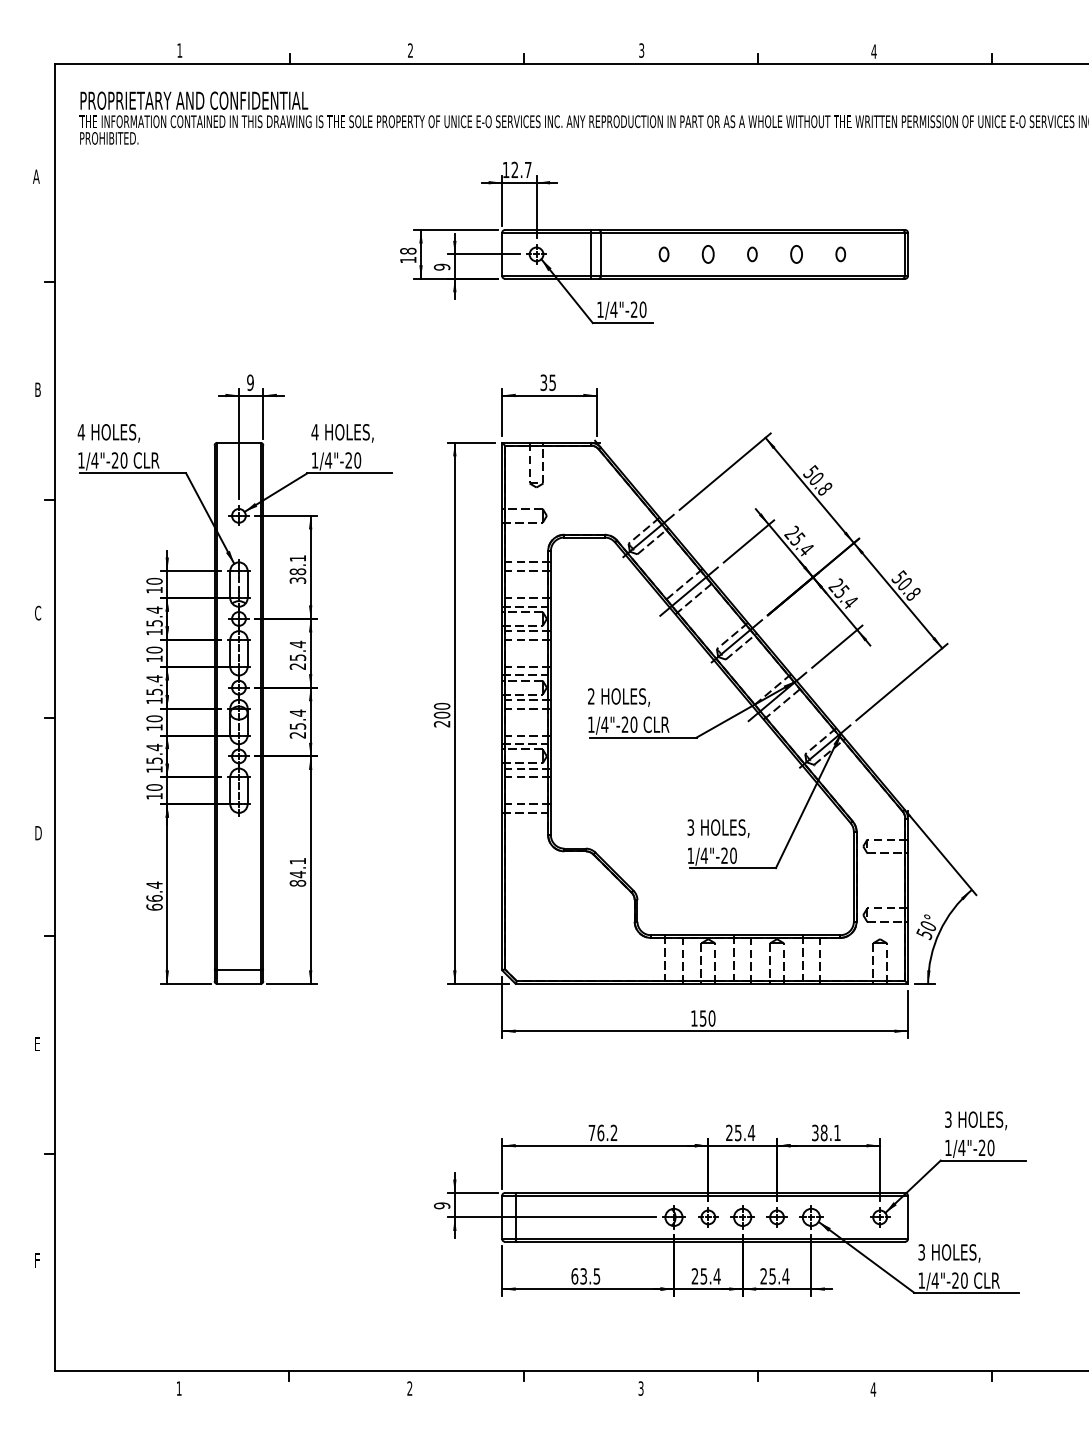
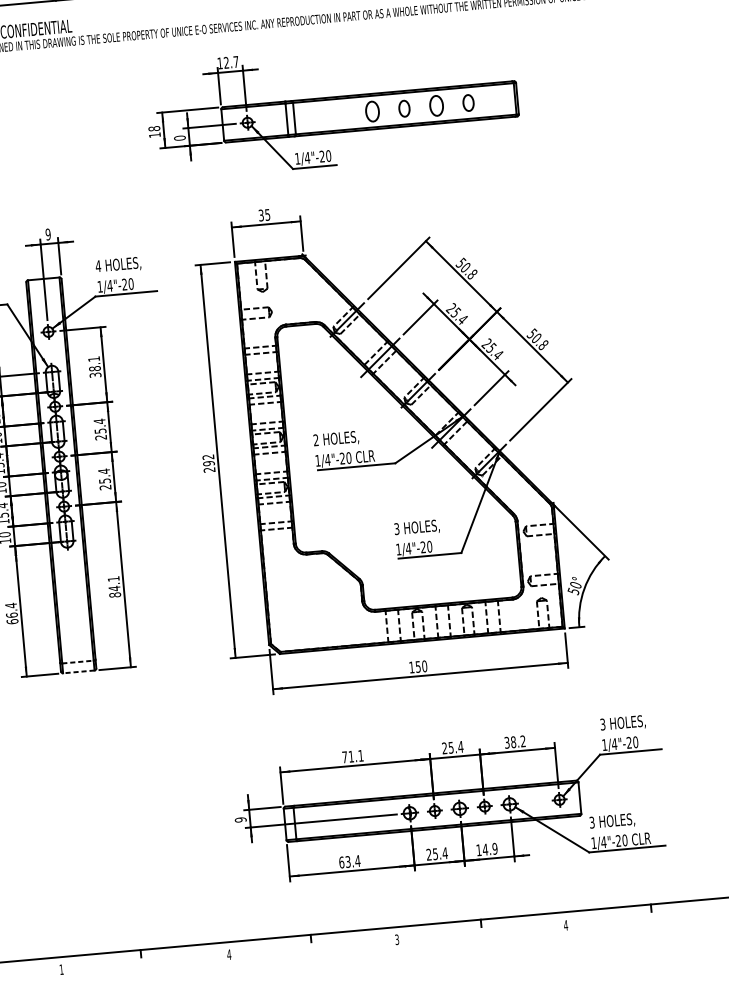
part: (663, 254) -> (339, 114), removed
part: (707, 254) -> (371, 111), size x1.6
part: (752, 254) -> (404, 108), size x1.6
part: (796, 254) -> (436, 105), size x1.6
part: (840, 254) -> (468, 103), size x1.6
text: (442, 266) -> (180, 137), 9 -> 0
text: (442, 710) -> (208, 460), 200 -> 292
line: (238, 970) -> (77, 662), solid -> dashed
line: (238, 983) -> (78, 671), solid -> dashed
text: (607, 1132) -> (356, 755), 76.2 -> 71.1
text: (837, 1132) -> (523, 741), 38.1 -> 38.2
text: (596, 1276) -> (357, 861), 63.5 -> 63.4
text: (774, 1276) -> (486, 849), 25.4 -> 14.9
text: (409, 1388) -> (228, 954), 2 -> 4

